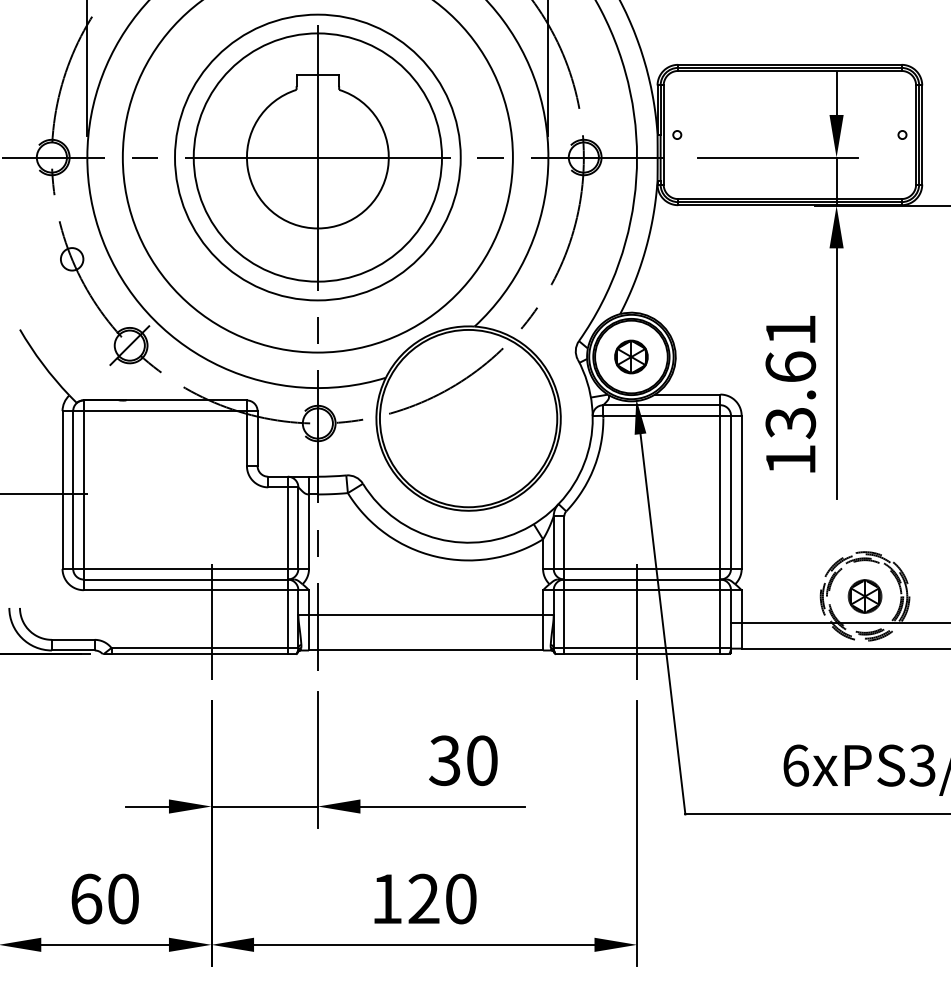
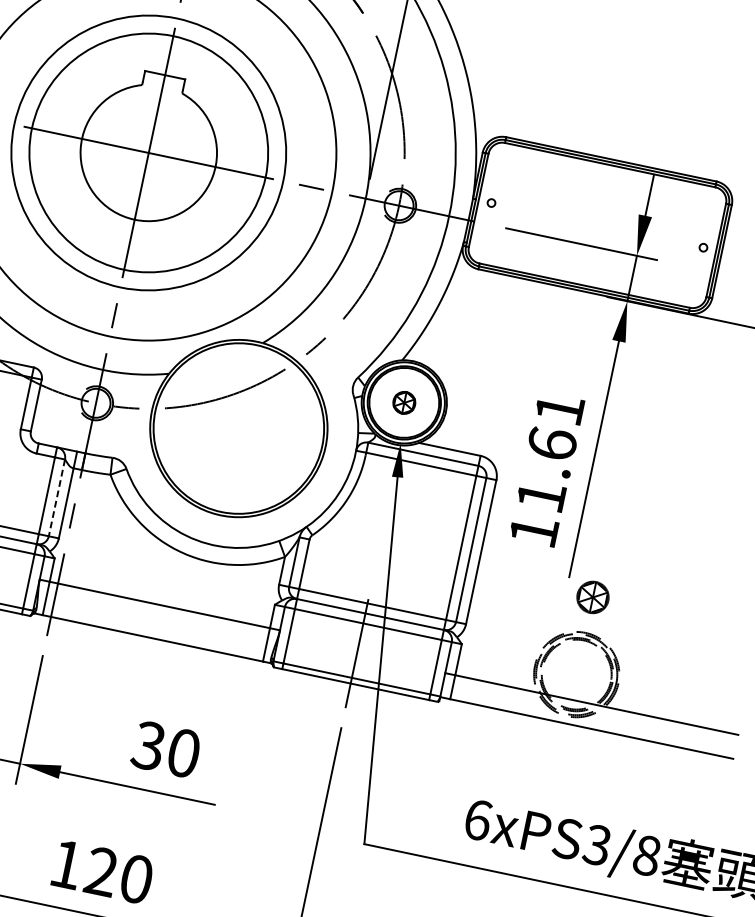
part: (631, 356) -> (404, 402), size x0.7
text: (790, 423) -> (540, 497), 13.61 -> 11.61
line: (298, 528) -> (56, 498), solid -> dashed
part: (864, 596) -> (592, 597), moved

